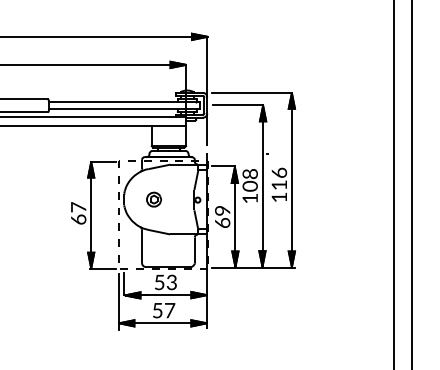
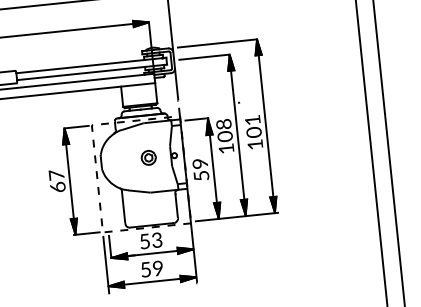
text: (279, 178) -> (253, 125), 116 -> 101
part: (153, 199) -> (148, 157), moved
text: (222, 222) -> (201, 175), 69 -> 59
text: (170, 310) -> (158, 268), 57 -> 59

